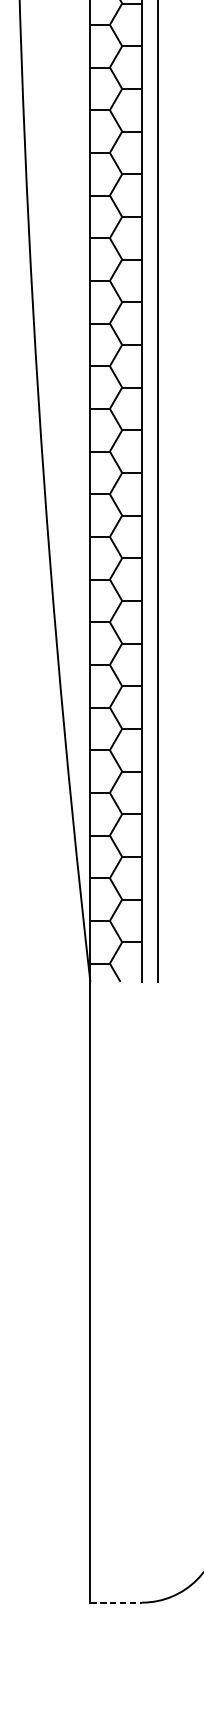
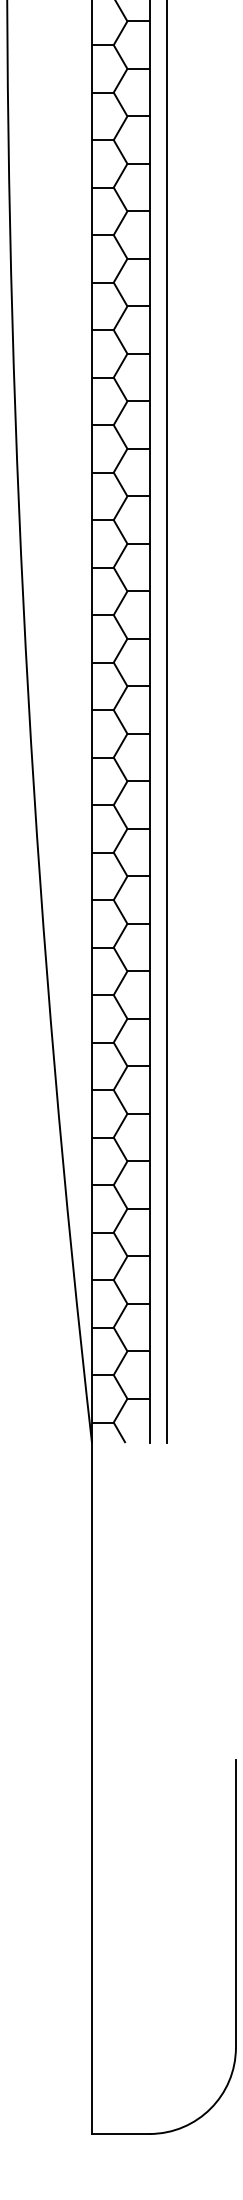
line: (115, 1603) -> (120, 2134), dashed -> solid

